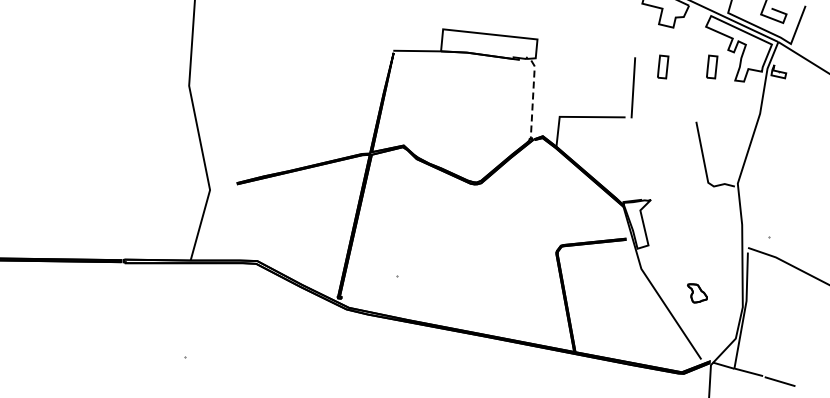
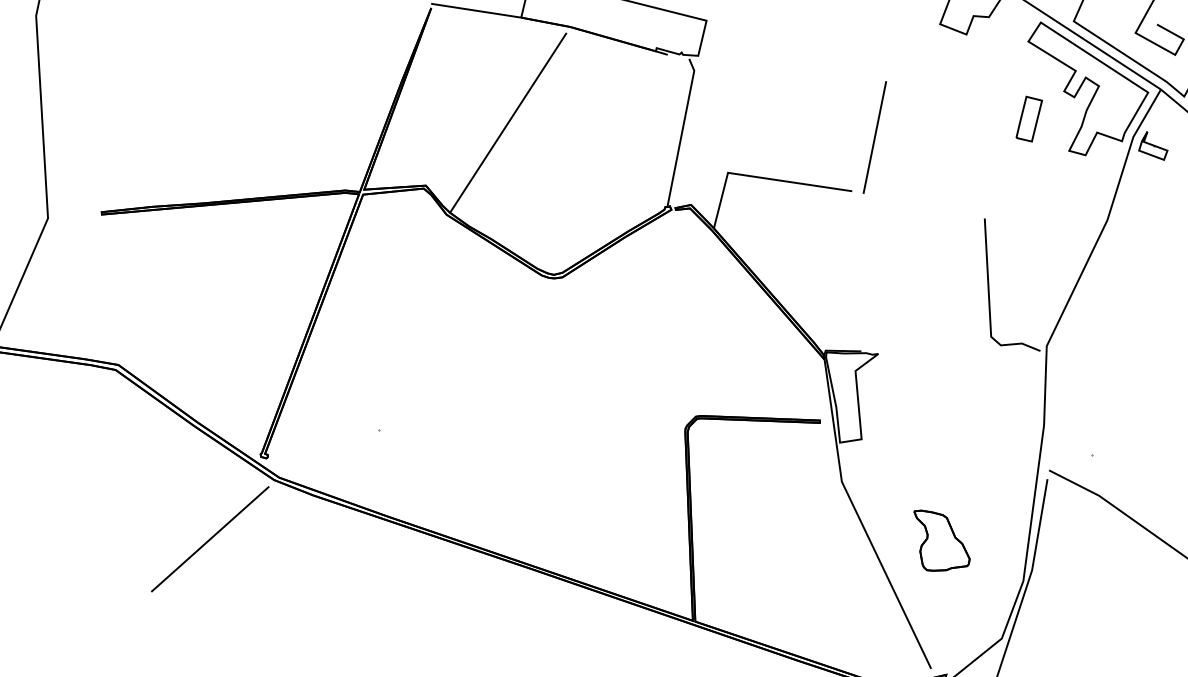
part: (663, 66) -> (937, 105), removed
line: (532, 99) -> (681, 132), dashed -> solid
line: (441, 106) -> (507, 121), added
part: (697, 293) -> (941, 543), size x1.67
line: (317, 344) -> (209, 538), added

